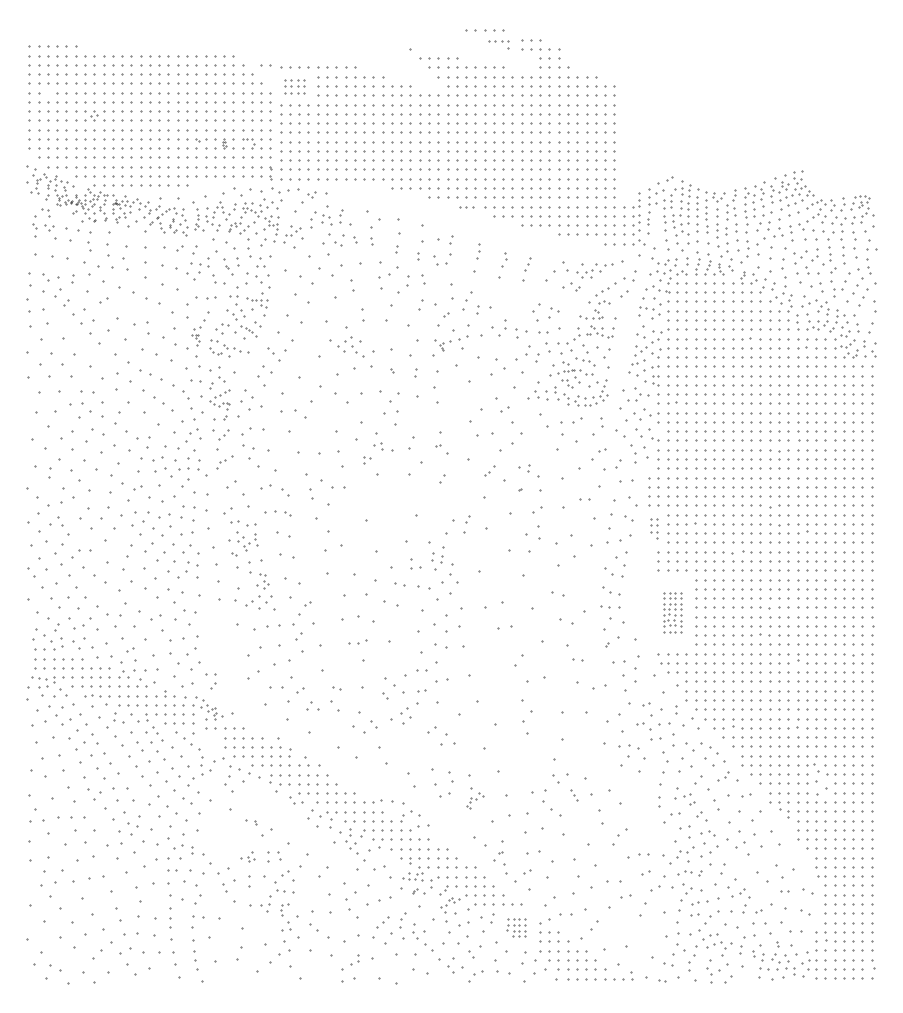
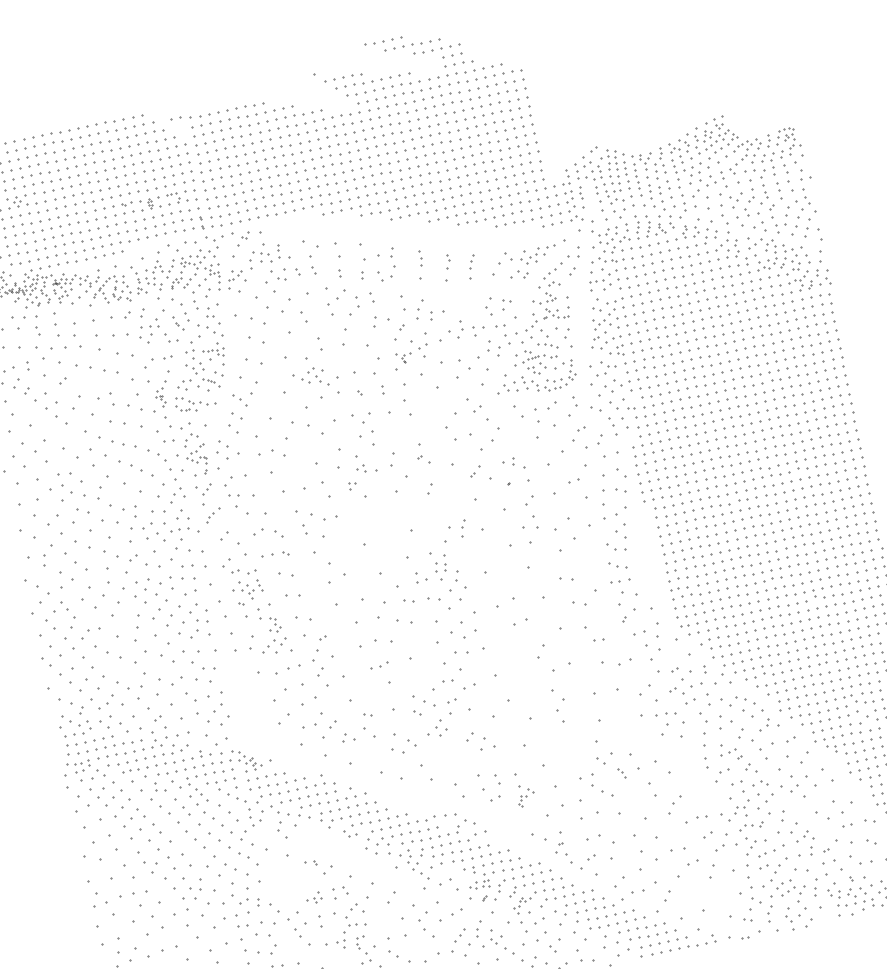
part: (498, 44) -> (399, 51), size x1.43
part: (294, 86) -> (207, 133), size x1.43
part: (466, 207) -> (400, 217), size x1.43
part: (653, 528) -> (647, 495), size x1.43
part: (672, 612) -> (682, 574), size x1.67
part: (210, 681) -> (255, 795), moved
part: (515, 927) -> (590, 914), size x1.67

